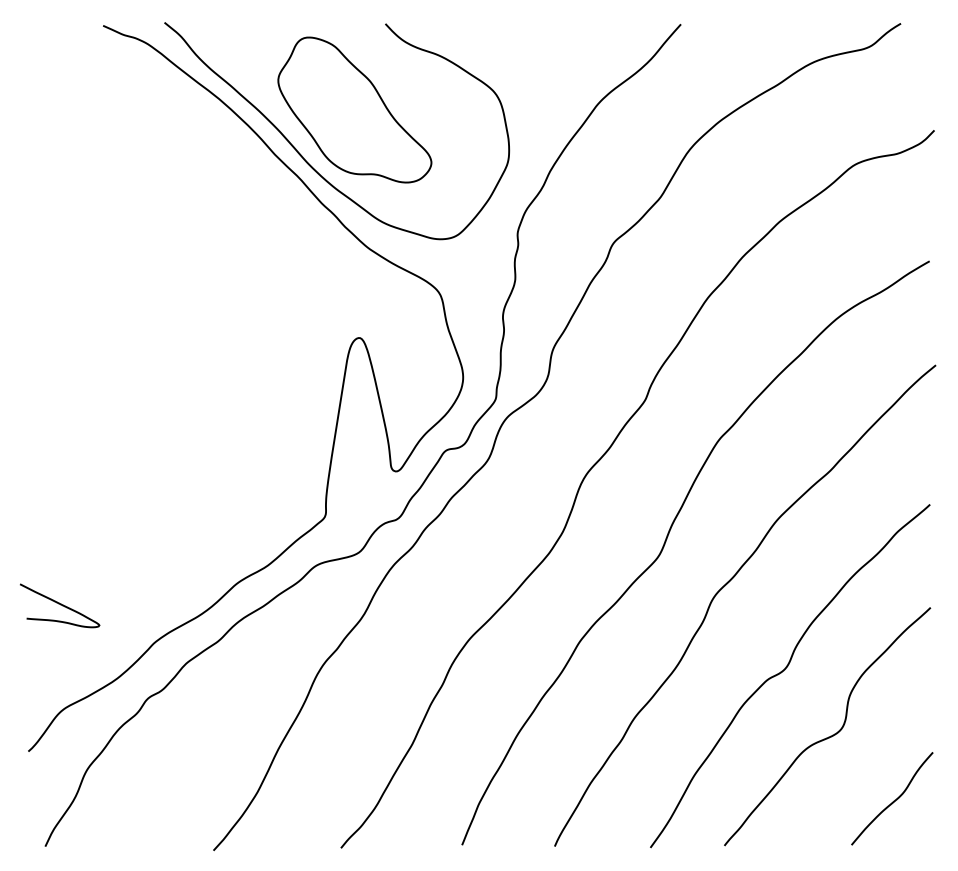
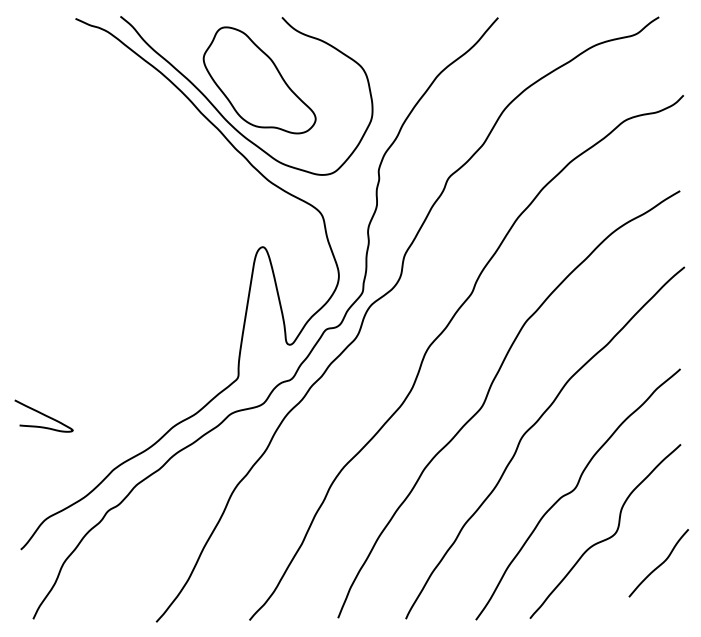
curve: (59, 605) -> (43, 415), moved
curve: (893, 800) -> (659, 564), moved

